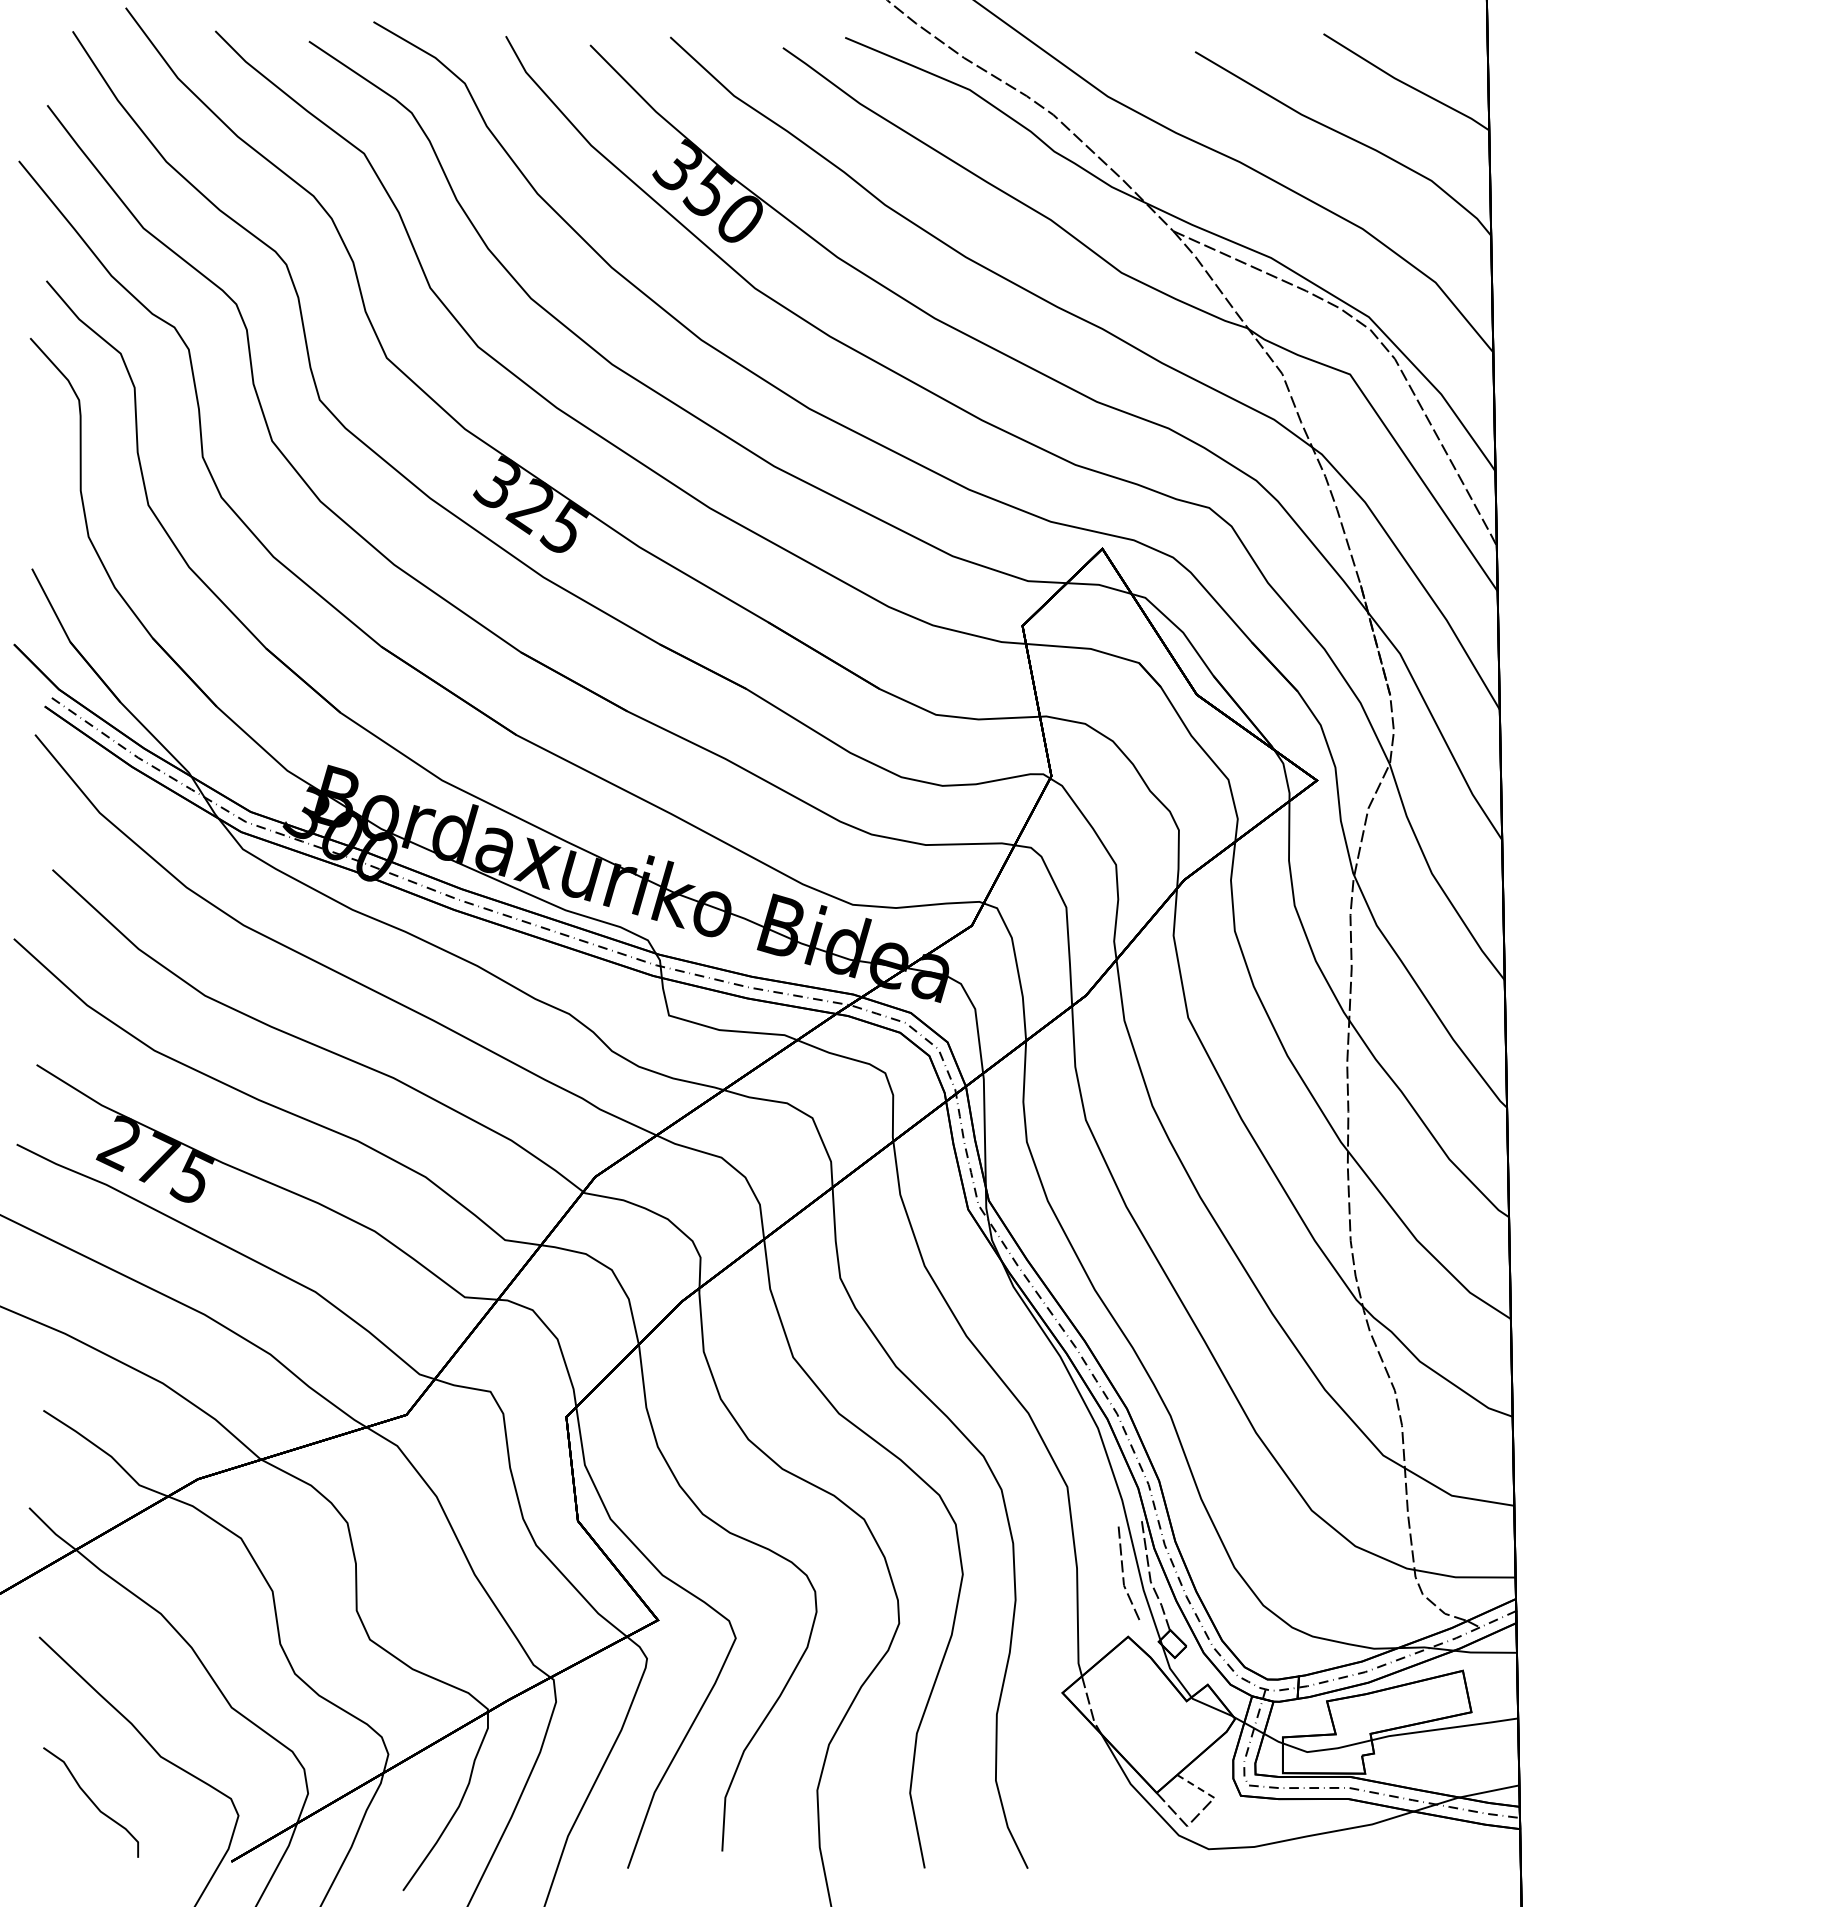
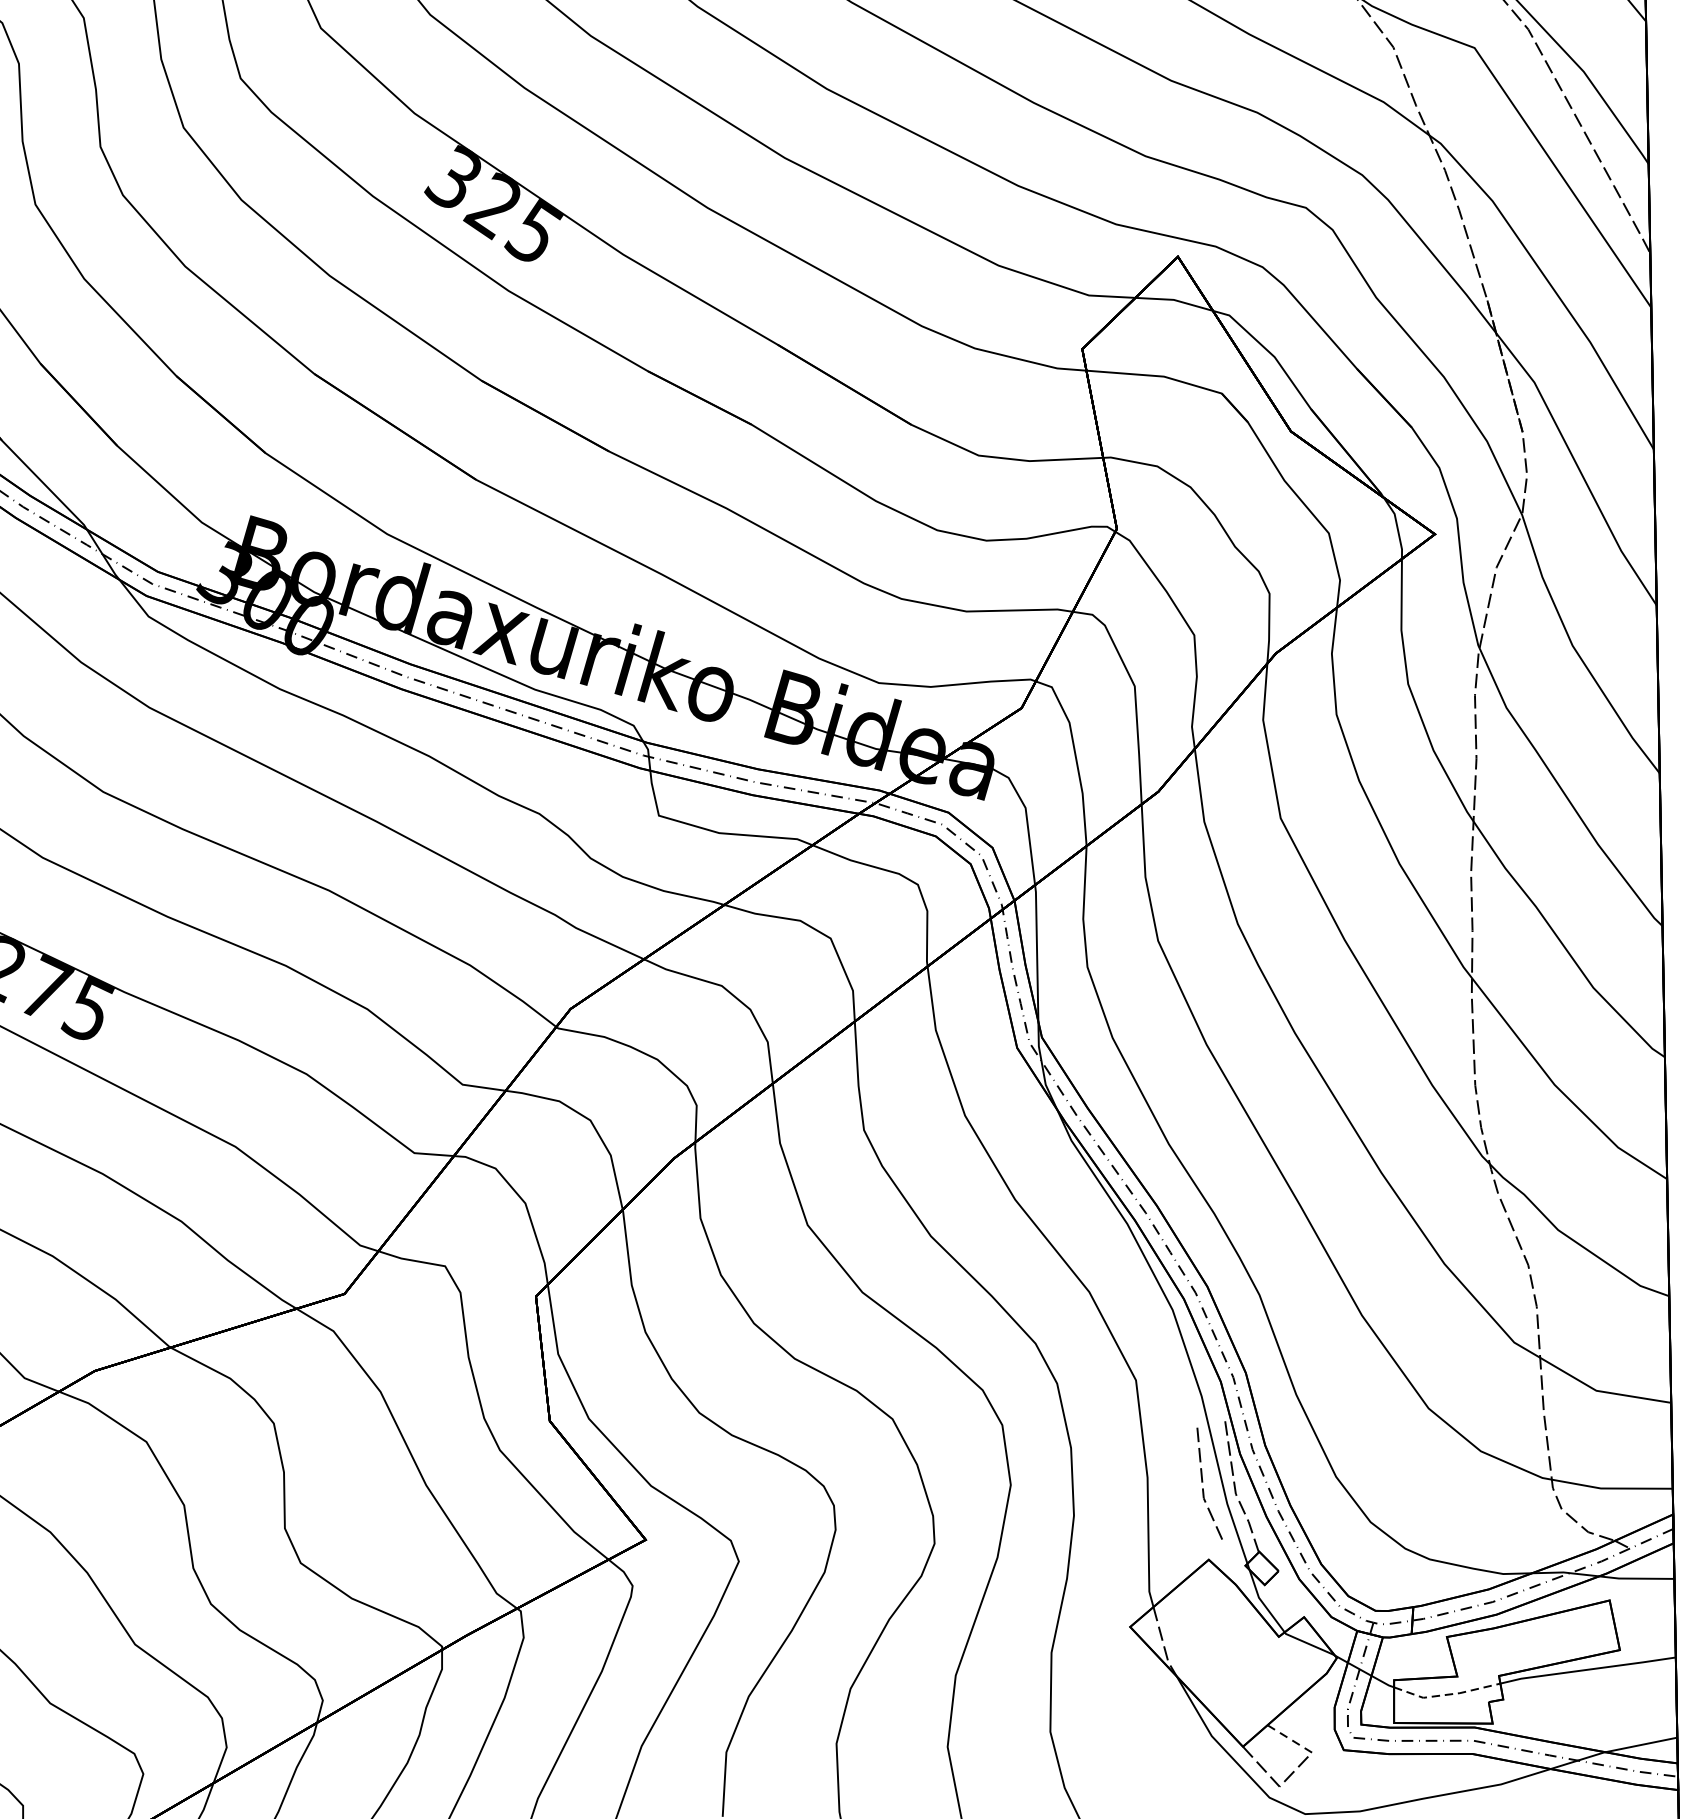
line: (1327, 1749) -> (1447, 1694), solid -> dashed

